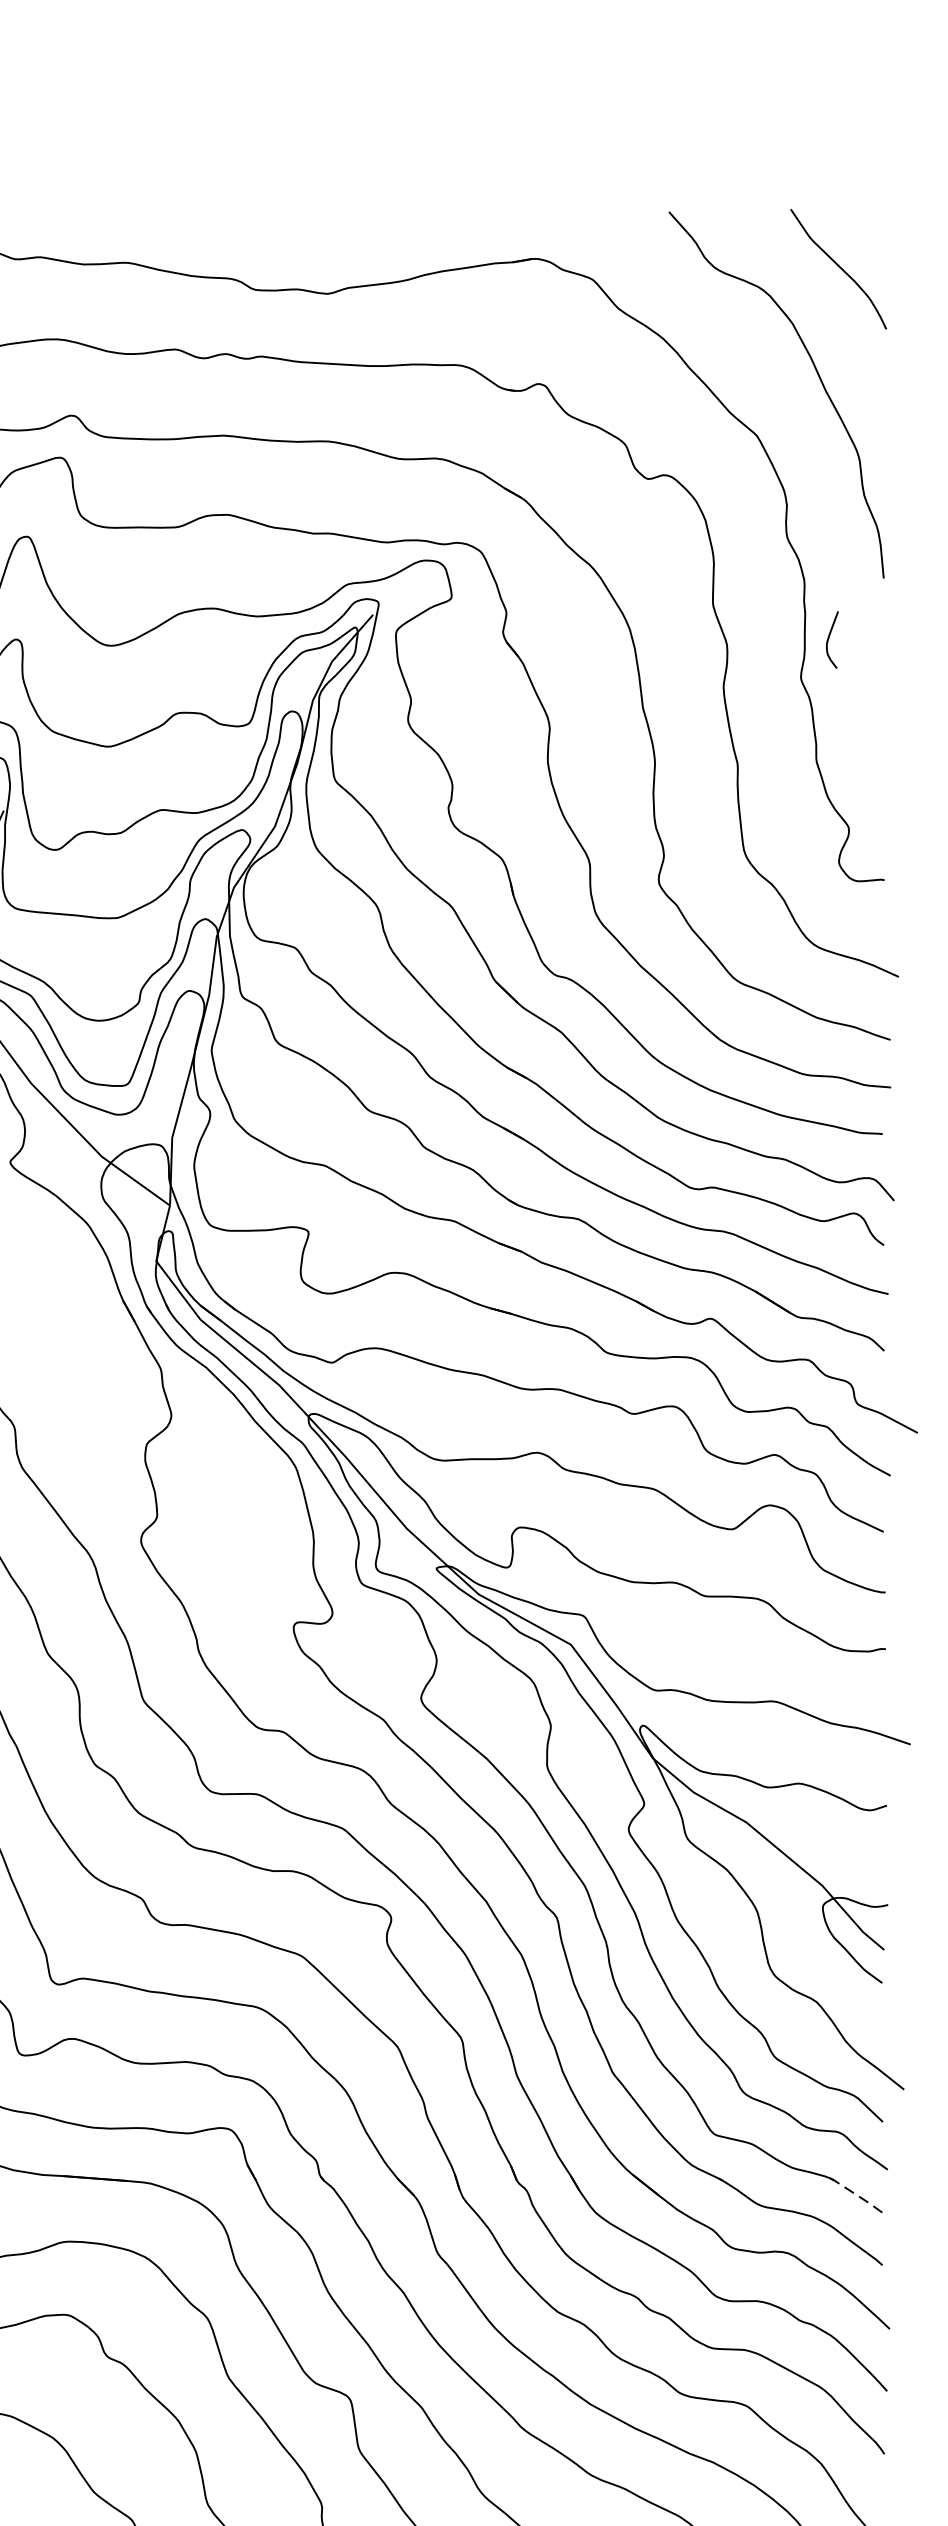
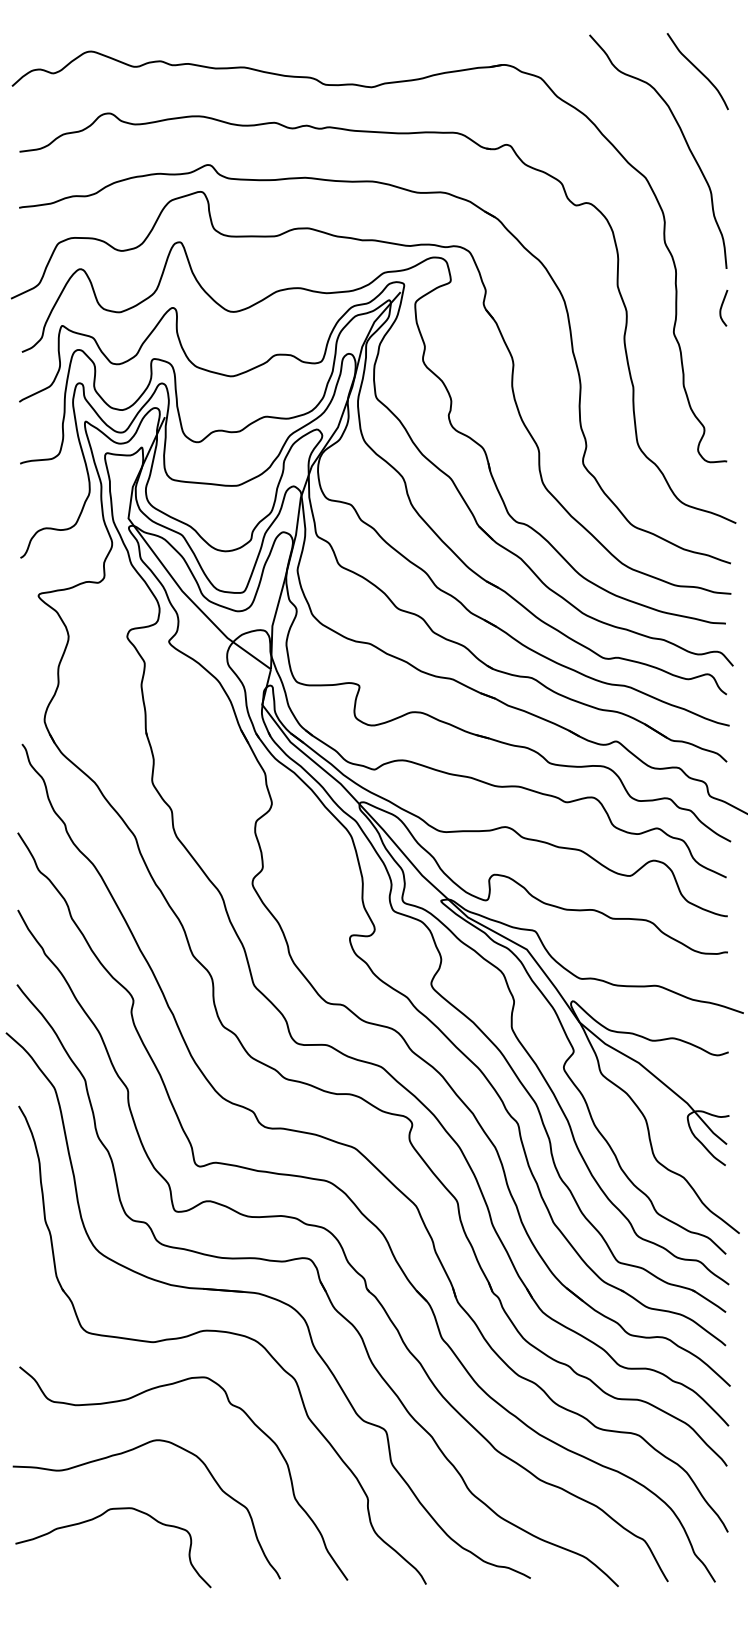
curve: (830, 638) -> (722, 307), moved
line: (856, 2194) -> (709, 1300), dashed -> solid

